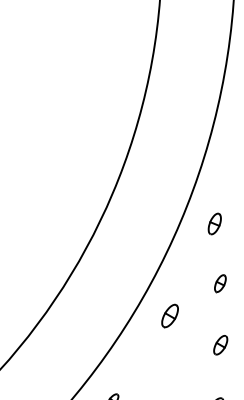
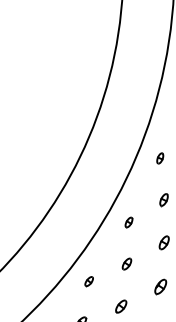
part: (215, 224) -> (160, 158), size x0.71
part: (169, 315) -> (128, 222), size x0.62
part: (166, 374) -> (126, 263), added

